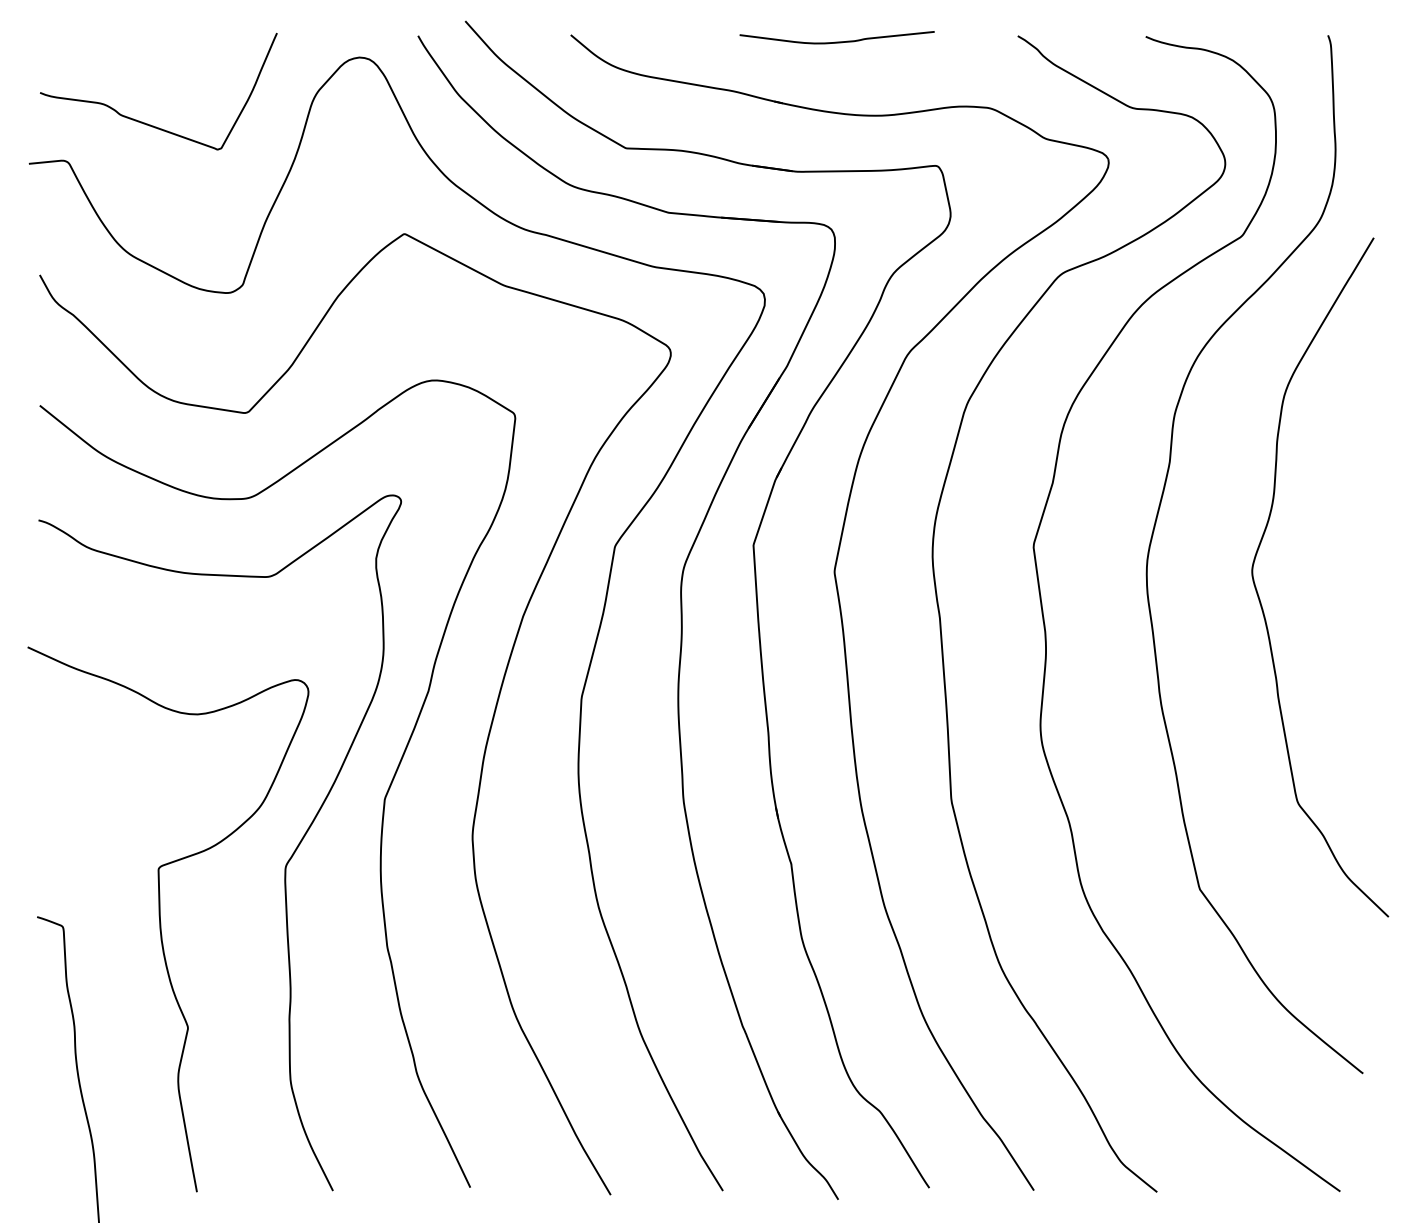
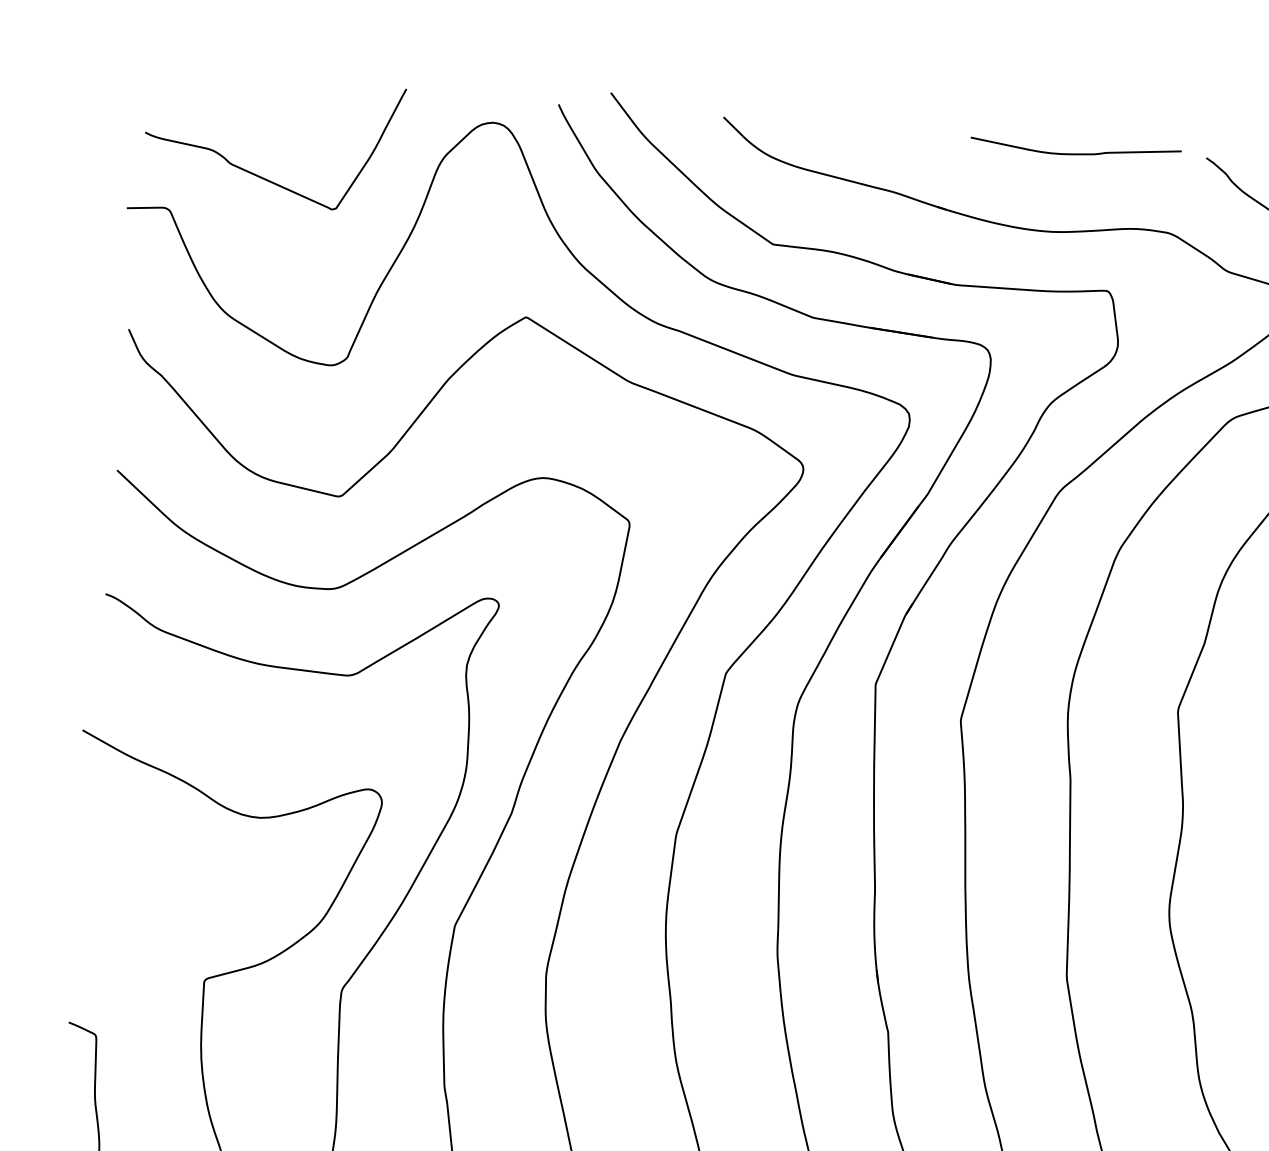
curve: (836, 41) -> (1074, 153), moved

